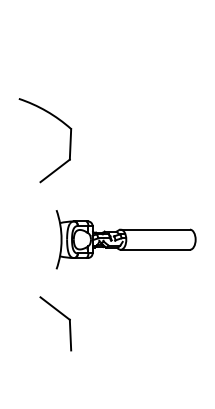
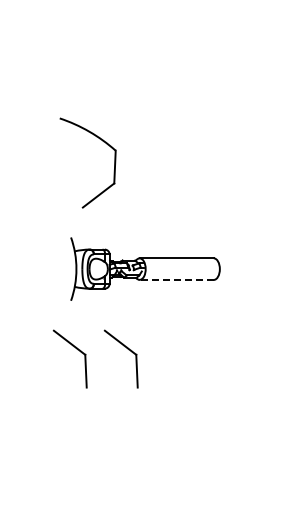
part: (59, 121) -> (103, 142), moved
line: (155, 249) -> (176, 279), solid -> dashed
part: (110, 315) -> (128, 350), added

